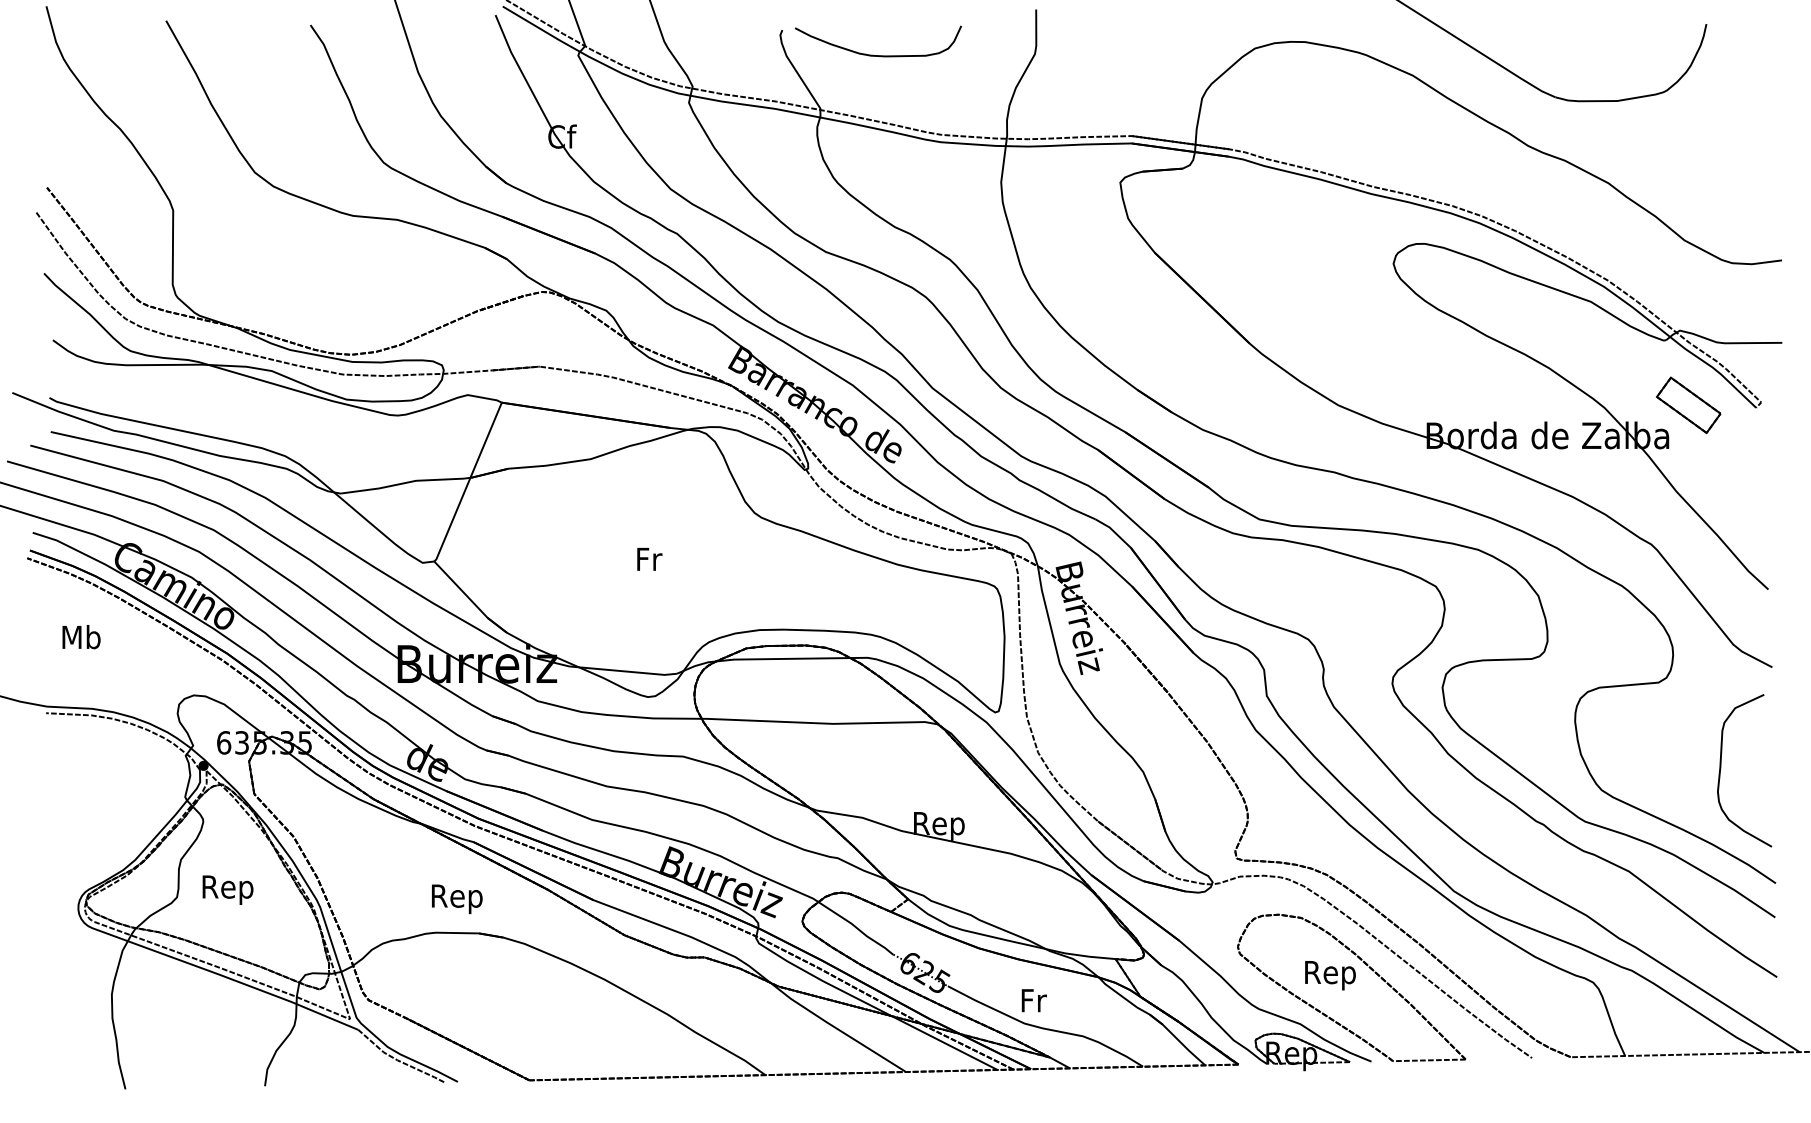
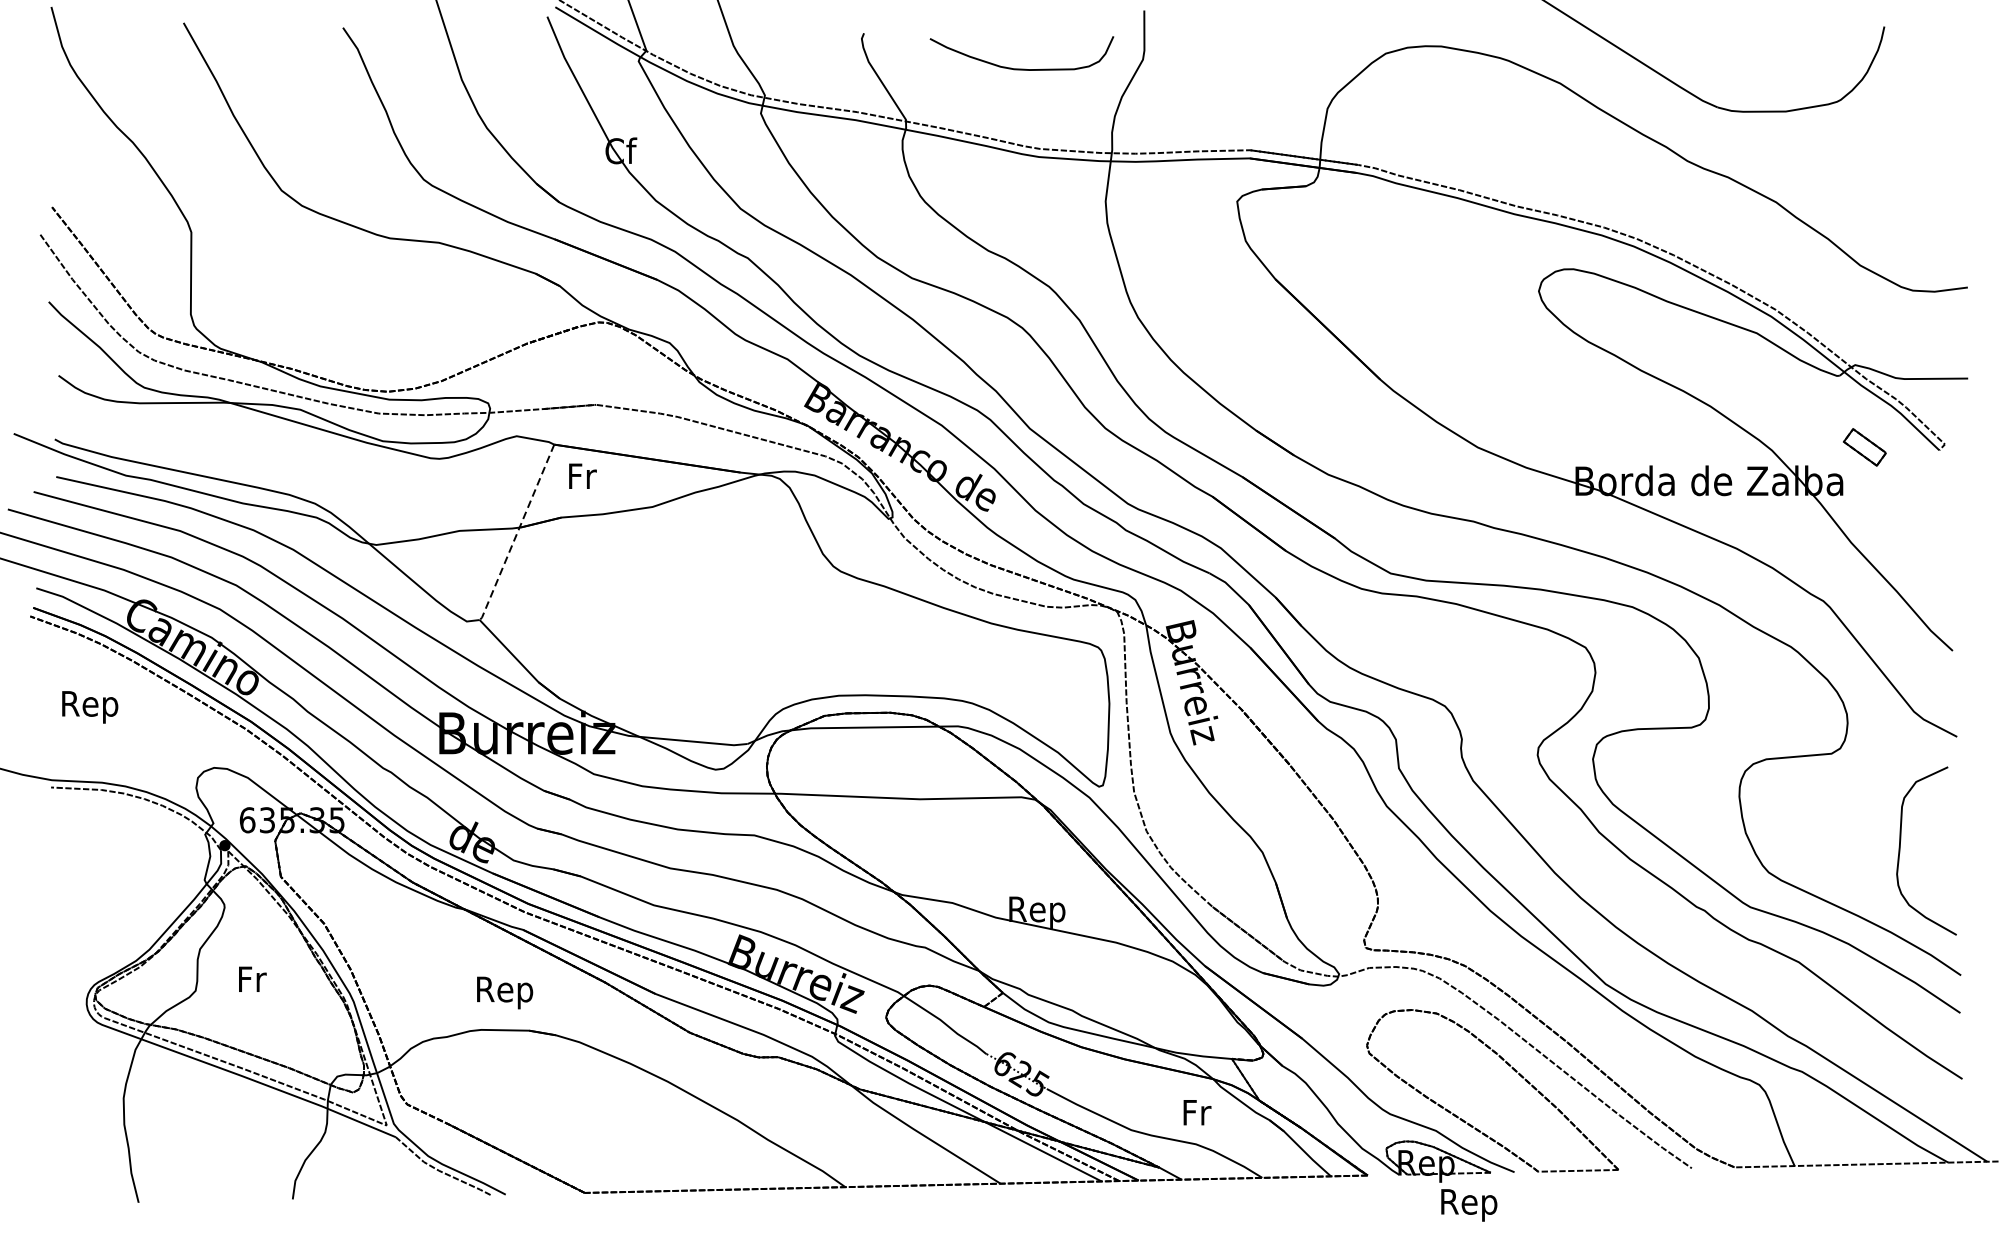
curve: (873, 54) -> (1016, 67), moved
part: (1688, 404) -> (1864, 446), size x0.6
line: (468, 482) -> (517, 532), solid -> dashed
text: (649, 559) -> (582, 476), moved
text: (81, 640) -> (90, 707), Mb -> Rep
text: (227, 889) -> (251, 982), Rep -> Fr
text: (1330, 975) -> (1469, 1205), moved
text: (1033, 1000) -> (1196, 1112), moved

